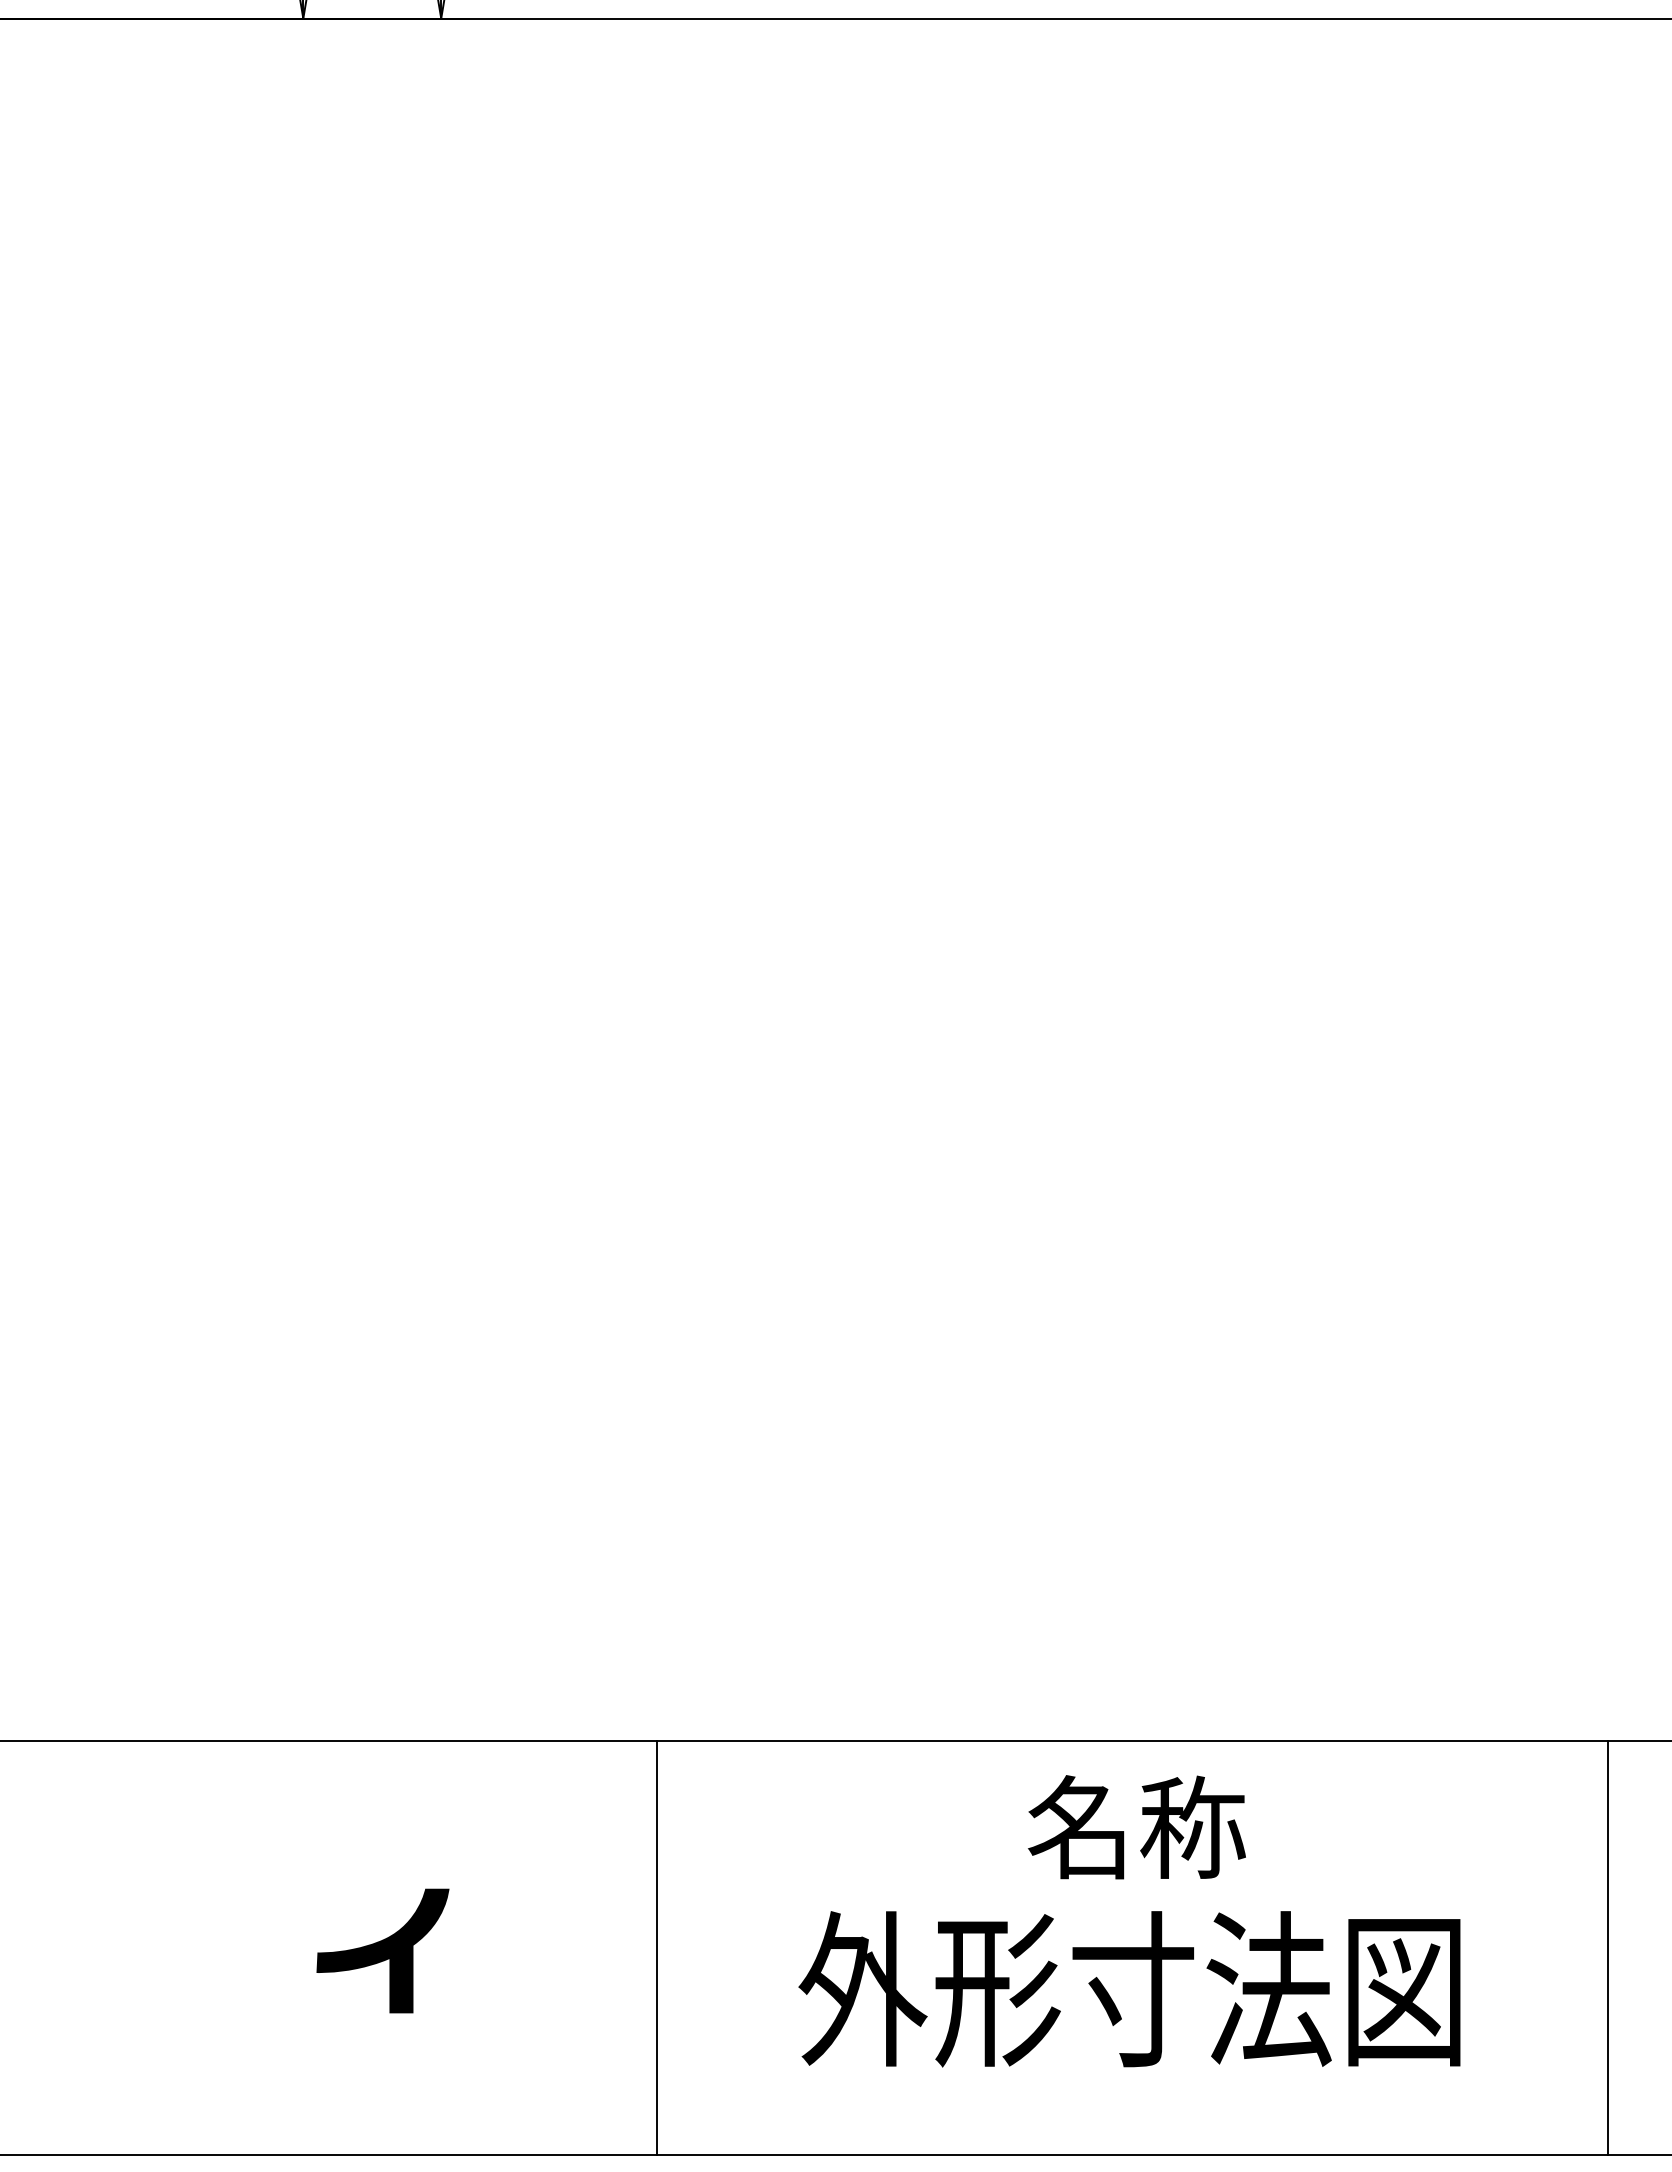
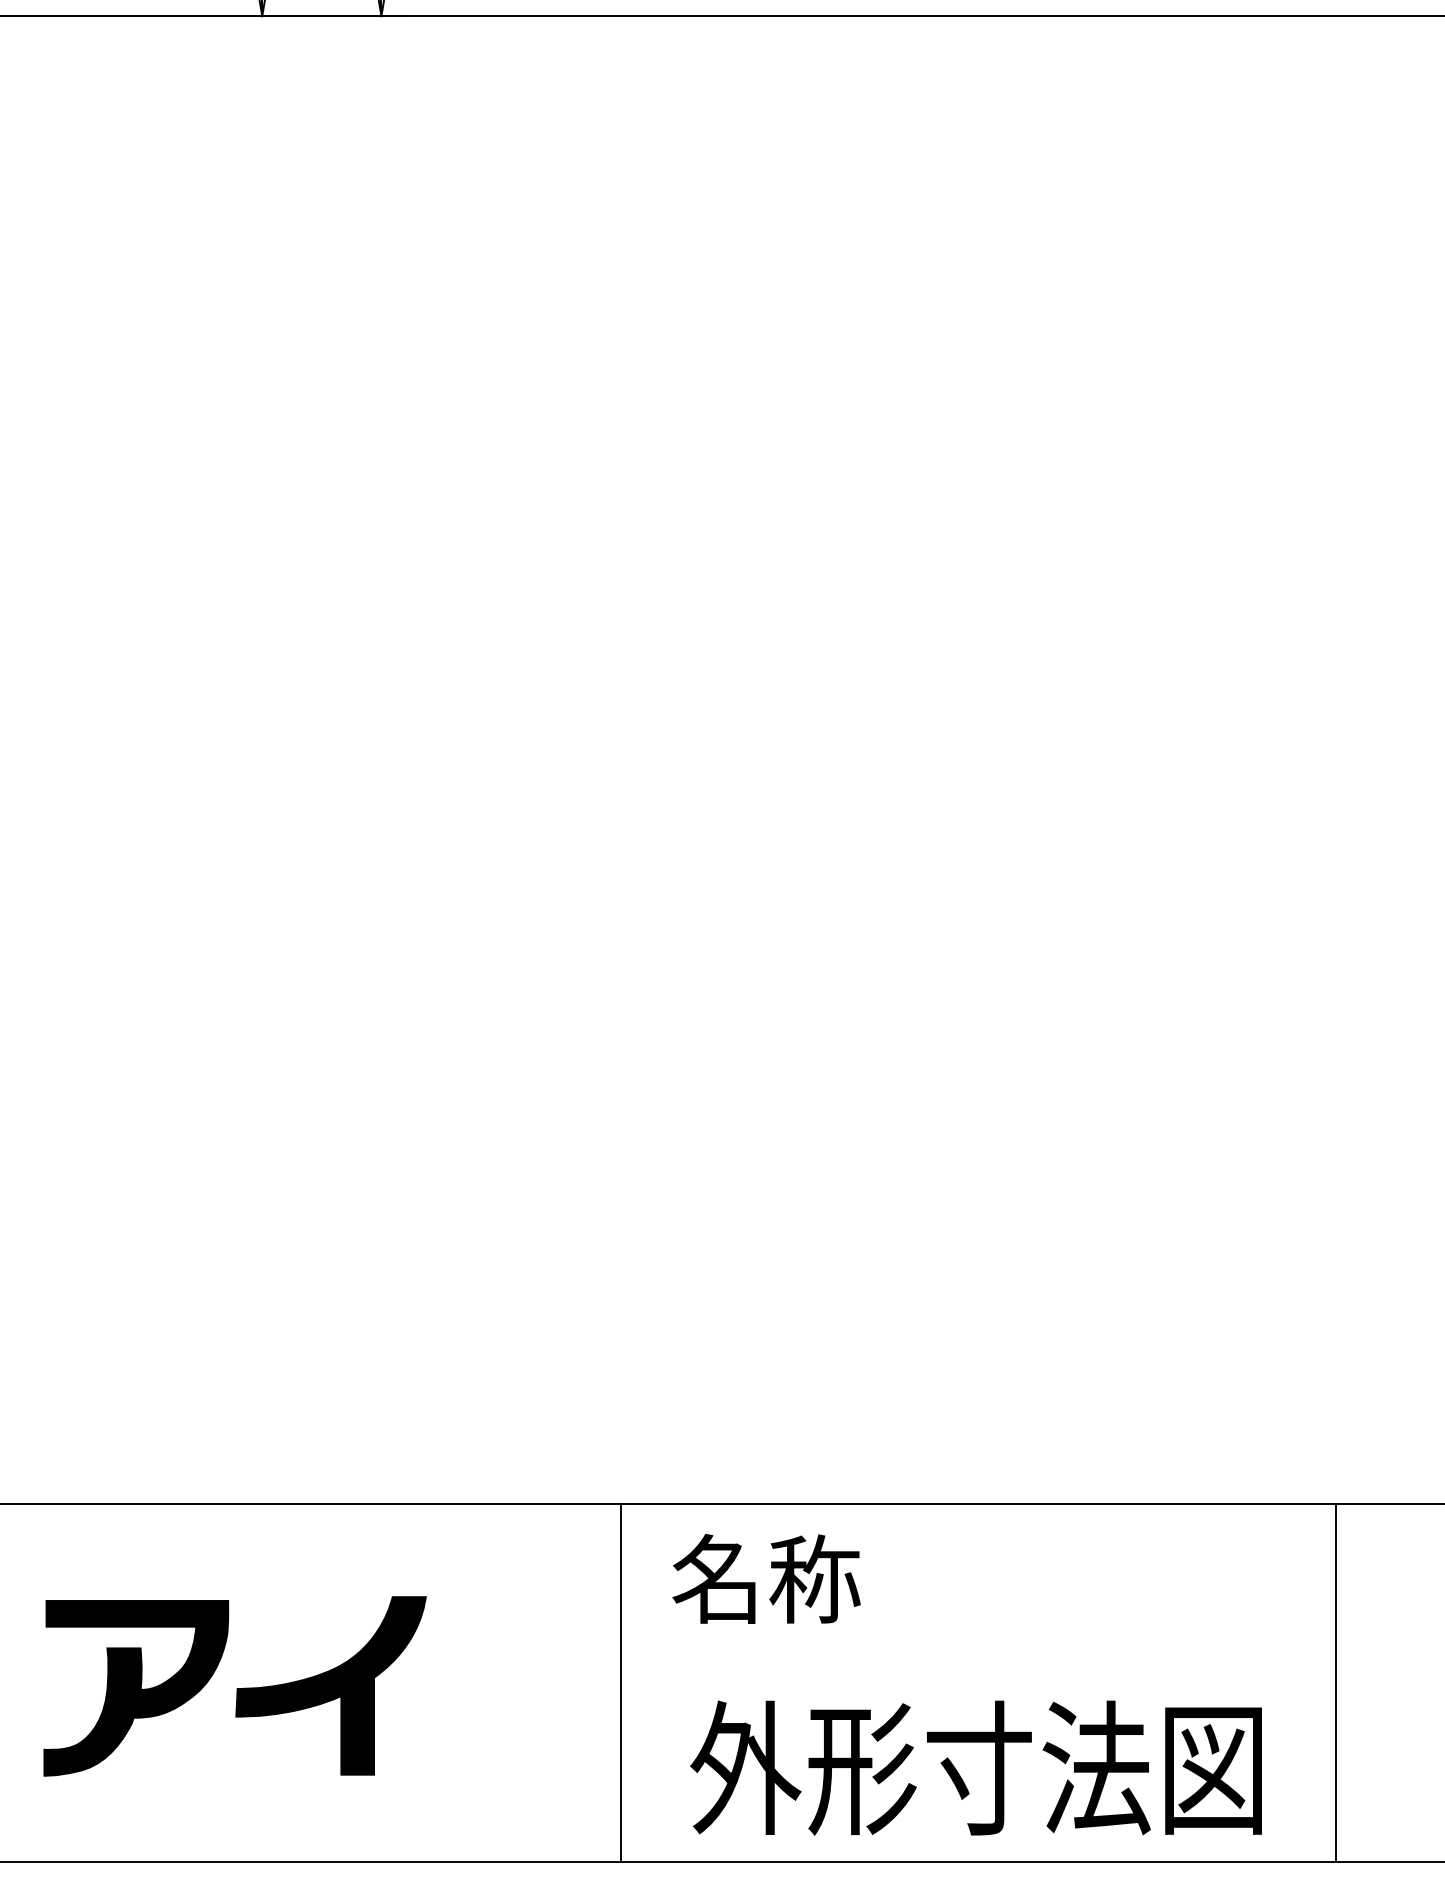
text: (1136, 1827) -> (766, 1579), moved
line: (656, 1947) -> (620, 1682), moved
line: (1608, 1947) -> (1336, 1682), moved
part: (382, 1950) -> (330, 1685), size x1.67
fill: (157, 1953) -> (136, 1688), added
text: (1129, 1989) -> (976, 1768), moved

